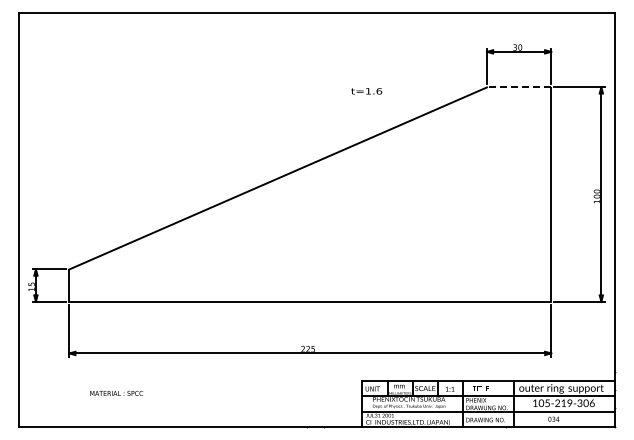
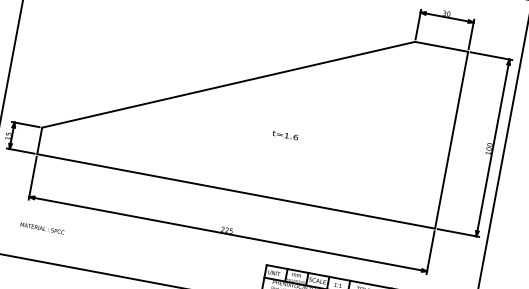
line: (518, 87) -> (441, 46), dashed -> solid
text: (366, 91) -> (285, 135), moved
text: (116, 392) -> (42, 227), moved

